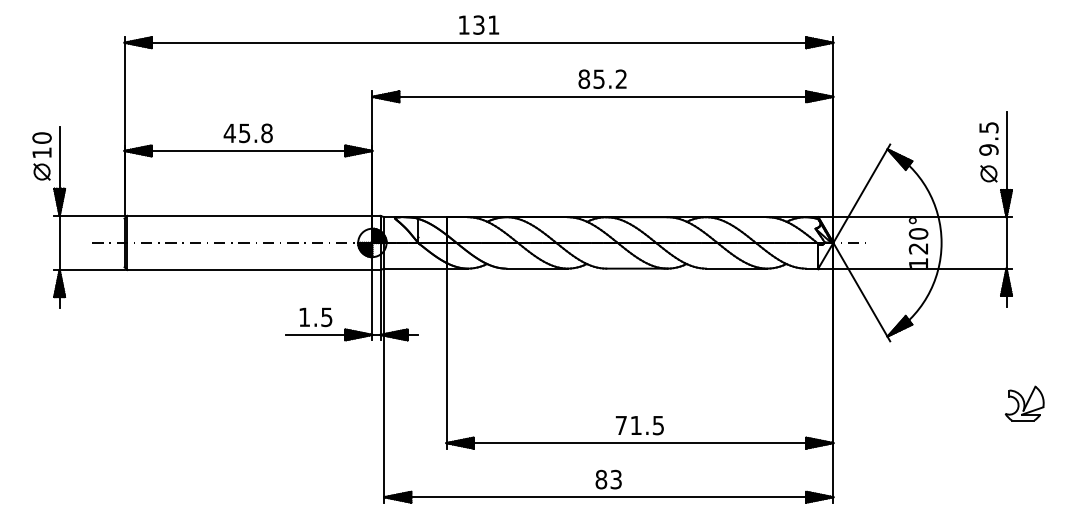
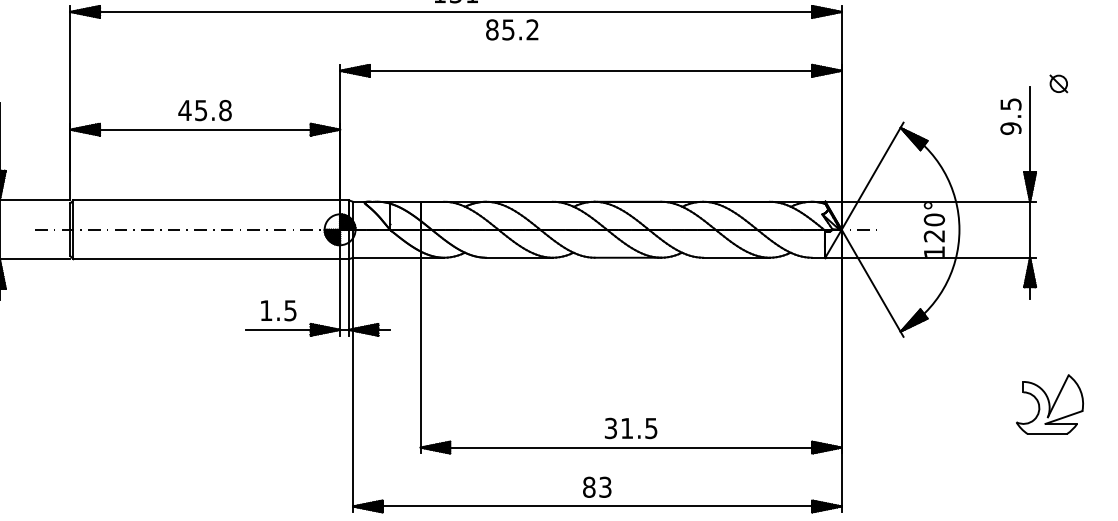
text: (602, 78) -> (512, 29), moved
part: (988, 173) -> (1058, 83), moved
part: (1024, 403) -> (1049, 404), size x1.6
text: (620, 425) -> (610, 428), 71.5 -> 31.5

